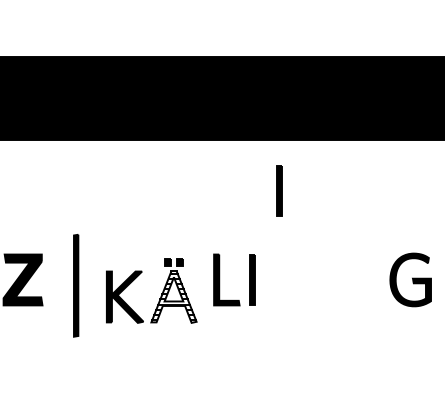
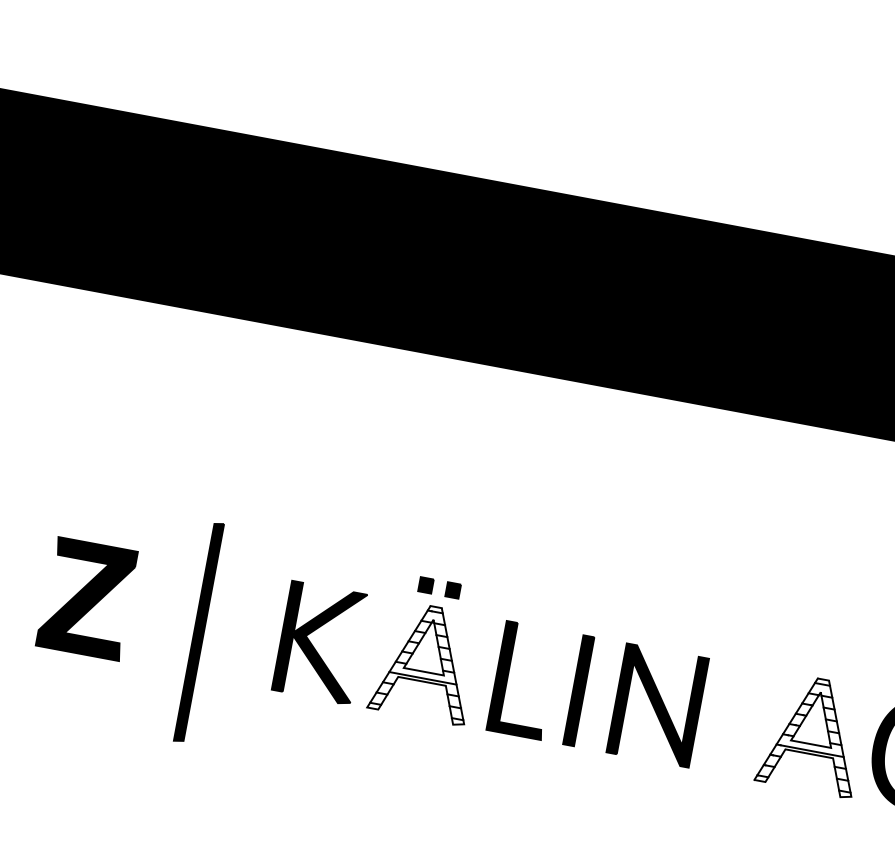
part: (279, 190) -> (672, 510), removed
part: (289, 279) -> (658, 704), added
part: (361, 279) -> (812, 733), added
part: (161, 293) -> (400, 649), moved

